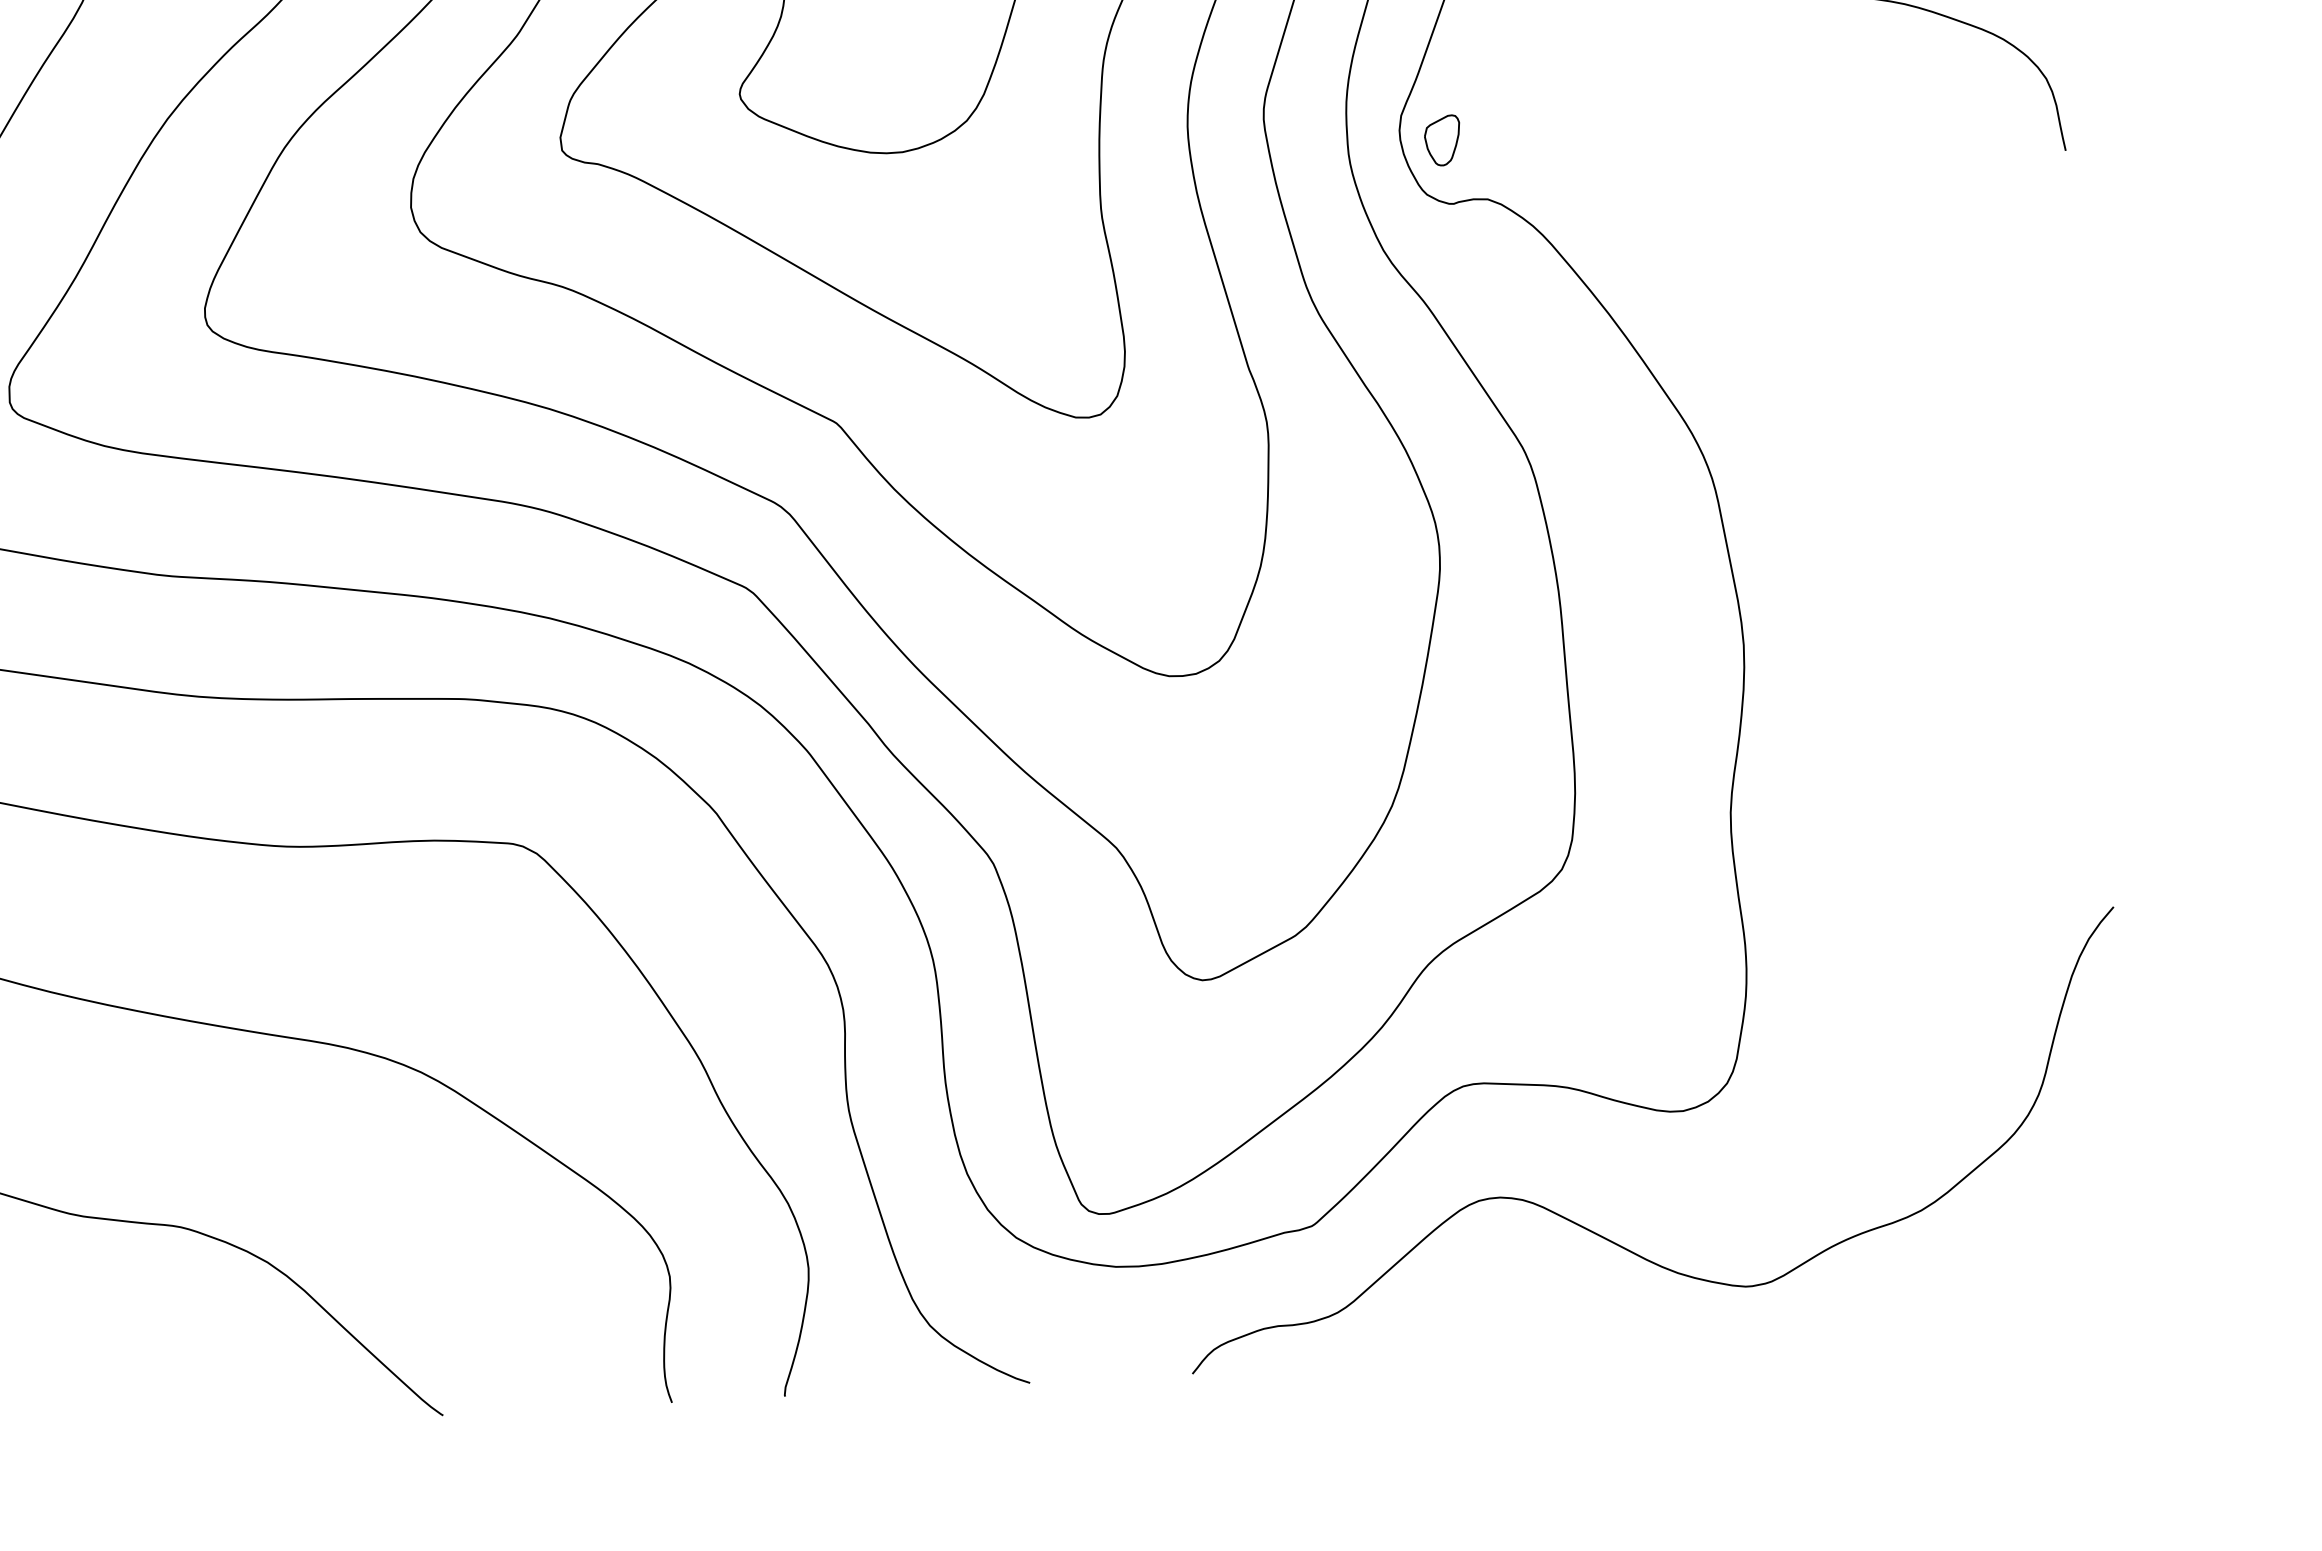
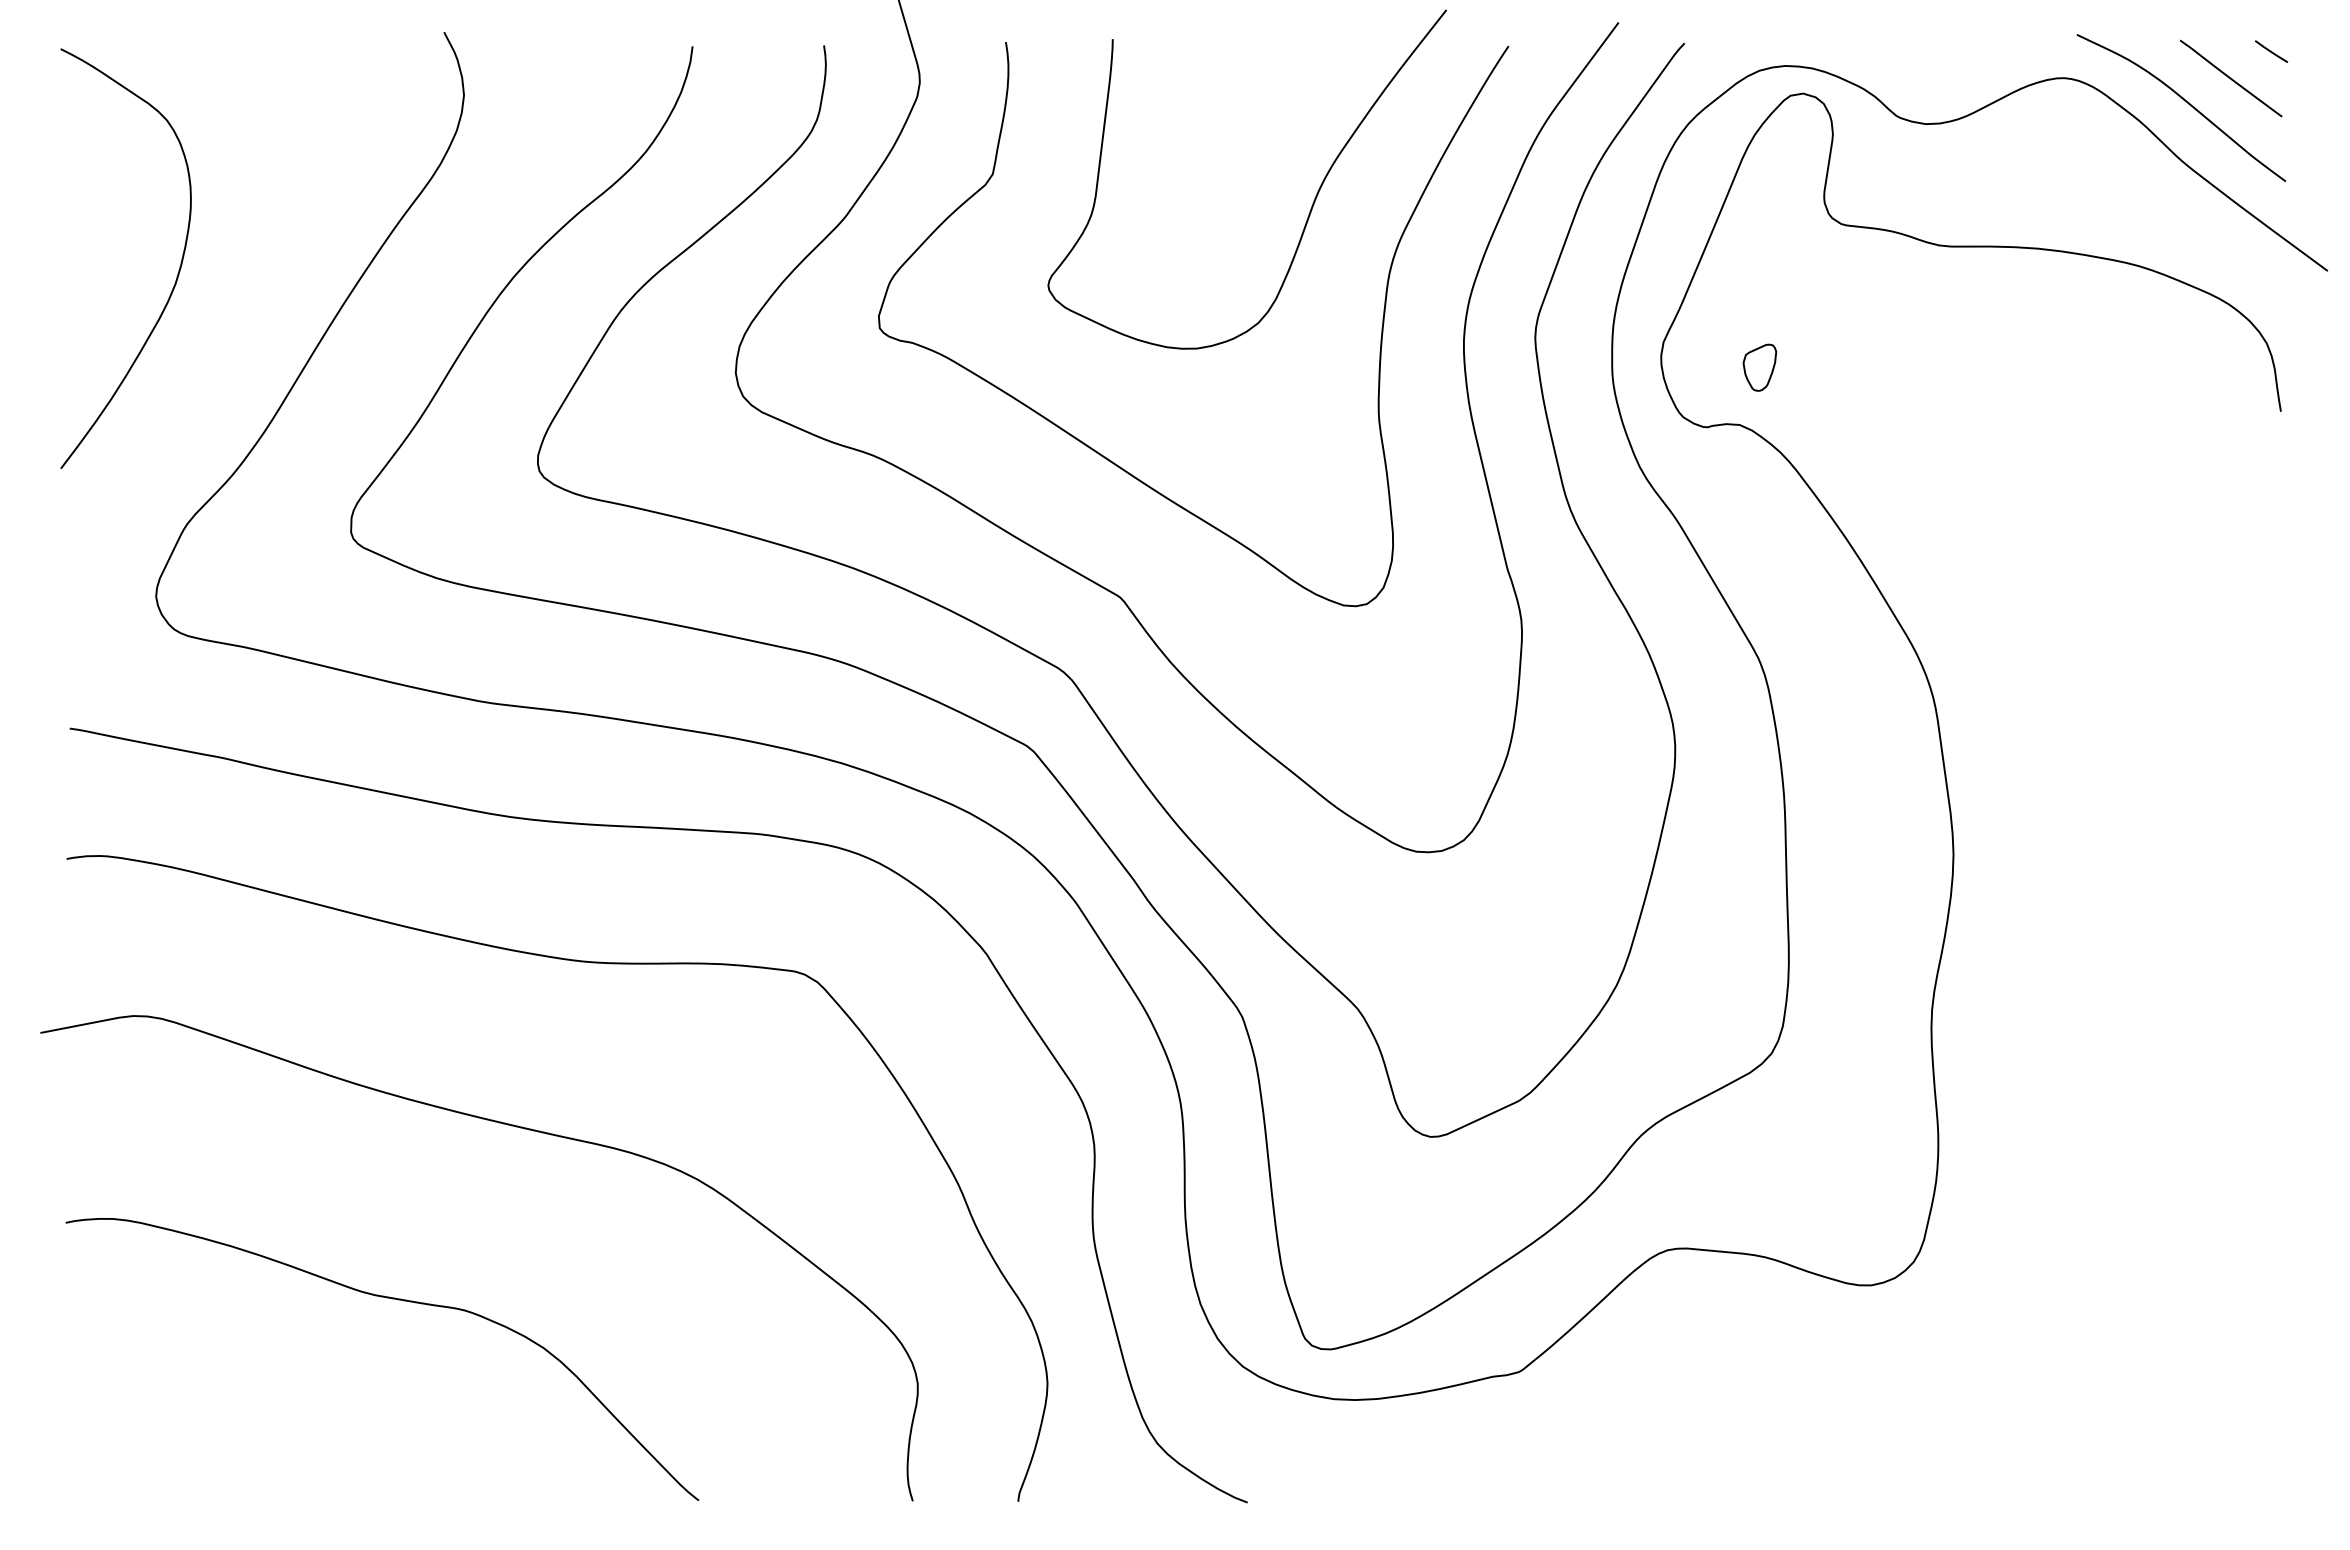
part: (1442, 140) -> (1759, 367), moved
curve: (1601, 1235) -> (1788, 1396), removed

